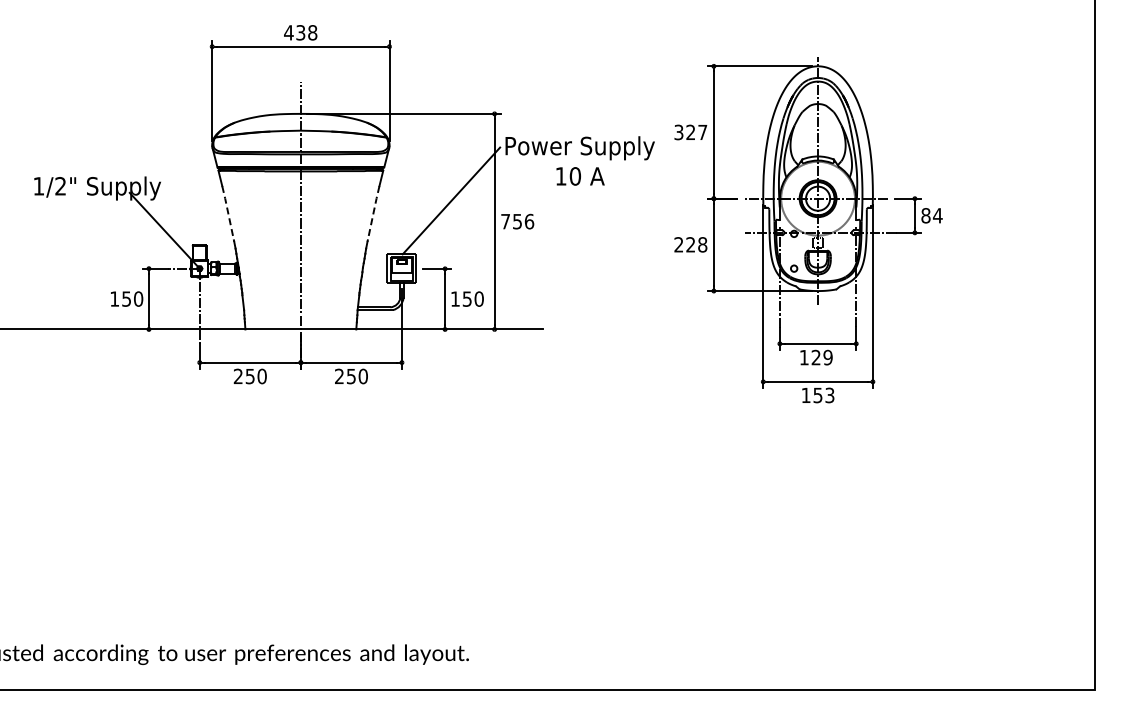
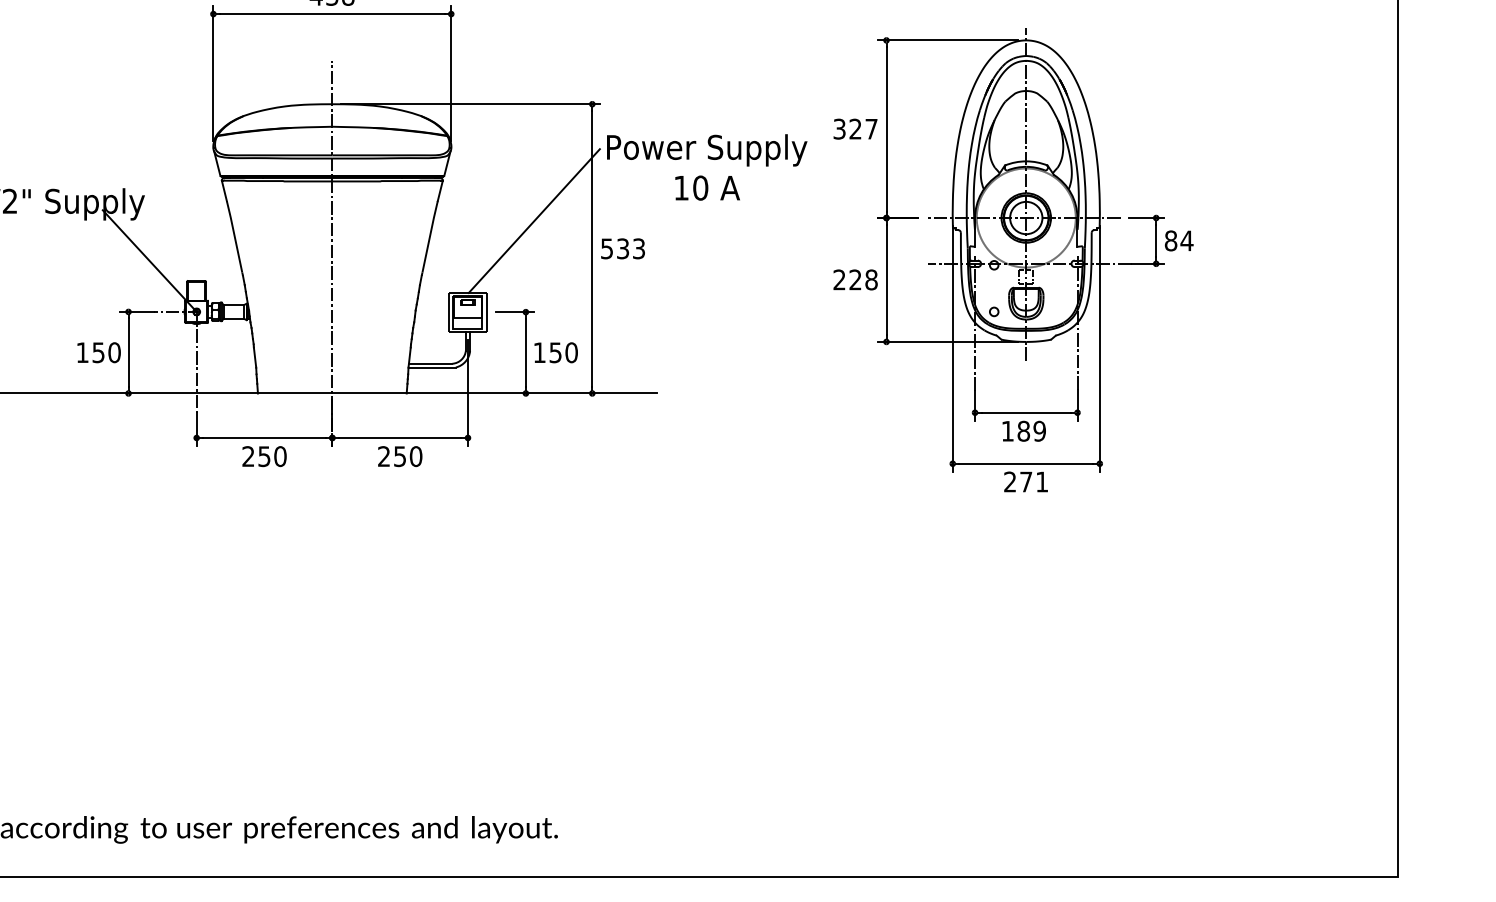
line: (227, 211) -> (233, 235), dashed -> solid
line: (373, 211) -> (429, 235), dashed -> solid
text: (517, 221) -> (623, 248), 756 -> 533
text: (815, 357) -> (1022, 431), 129 -> 189
text: (817, 395) -> (1025, 482), 153 -> 271

